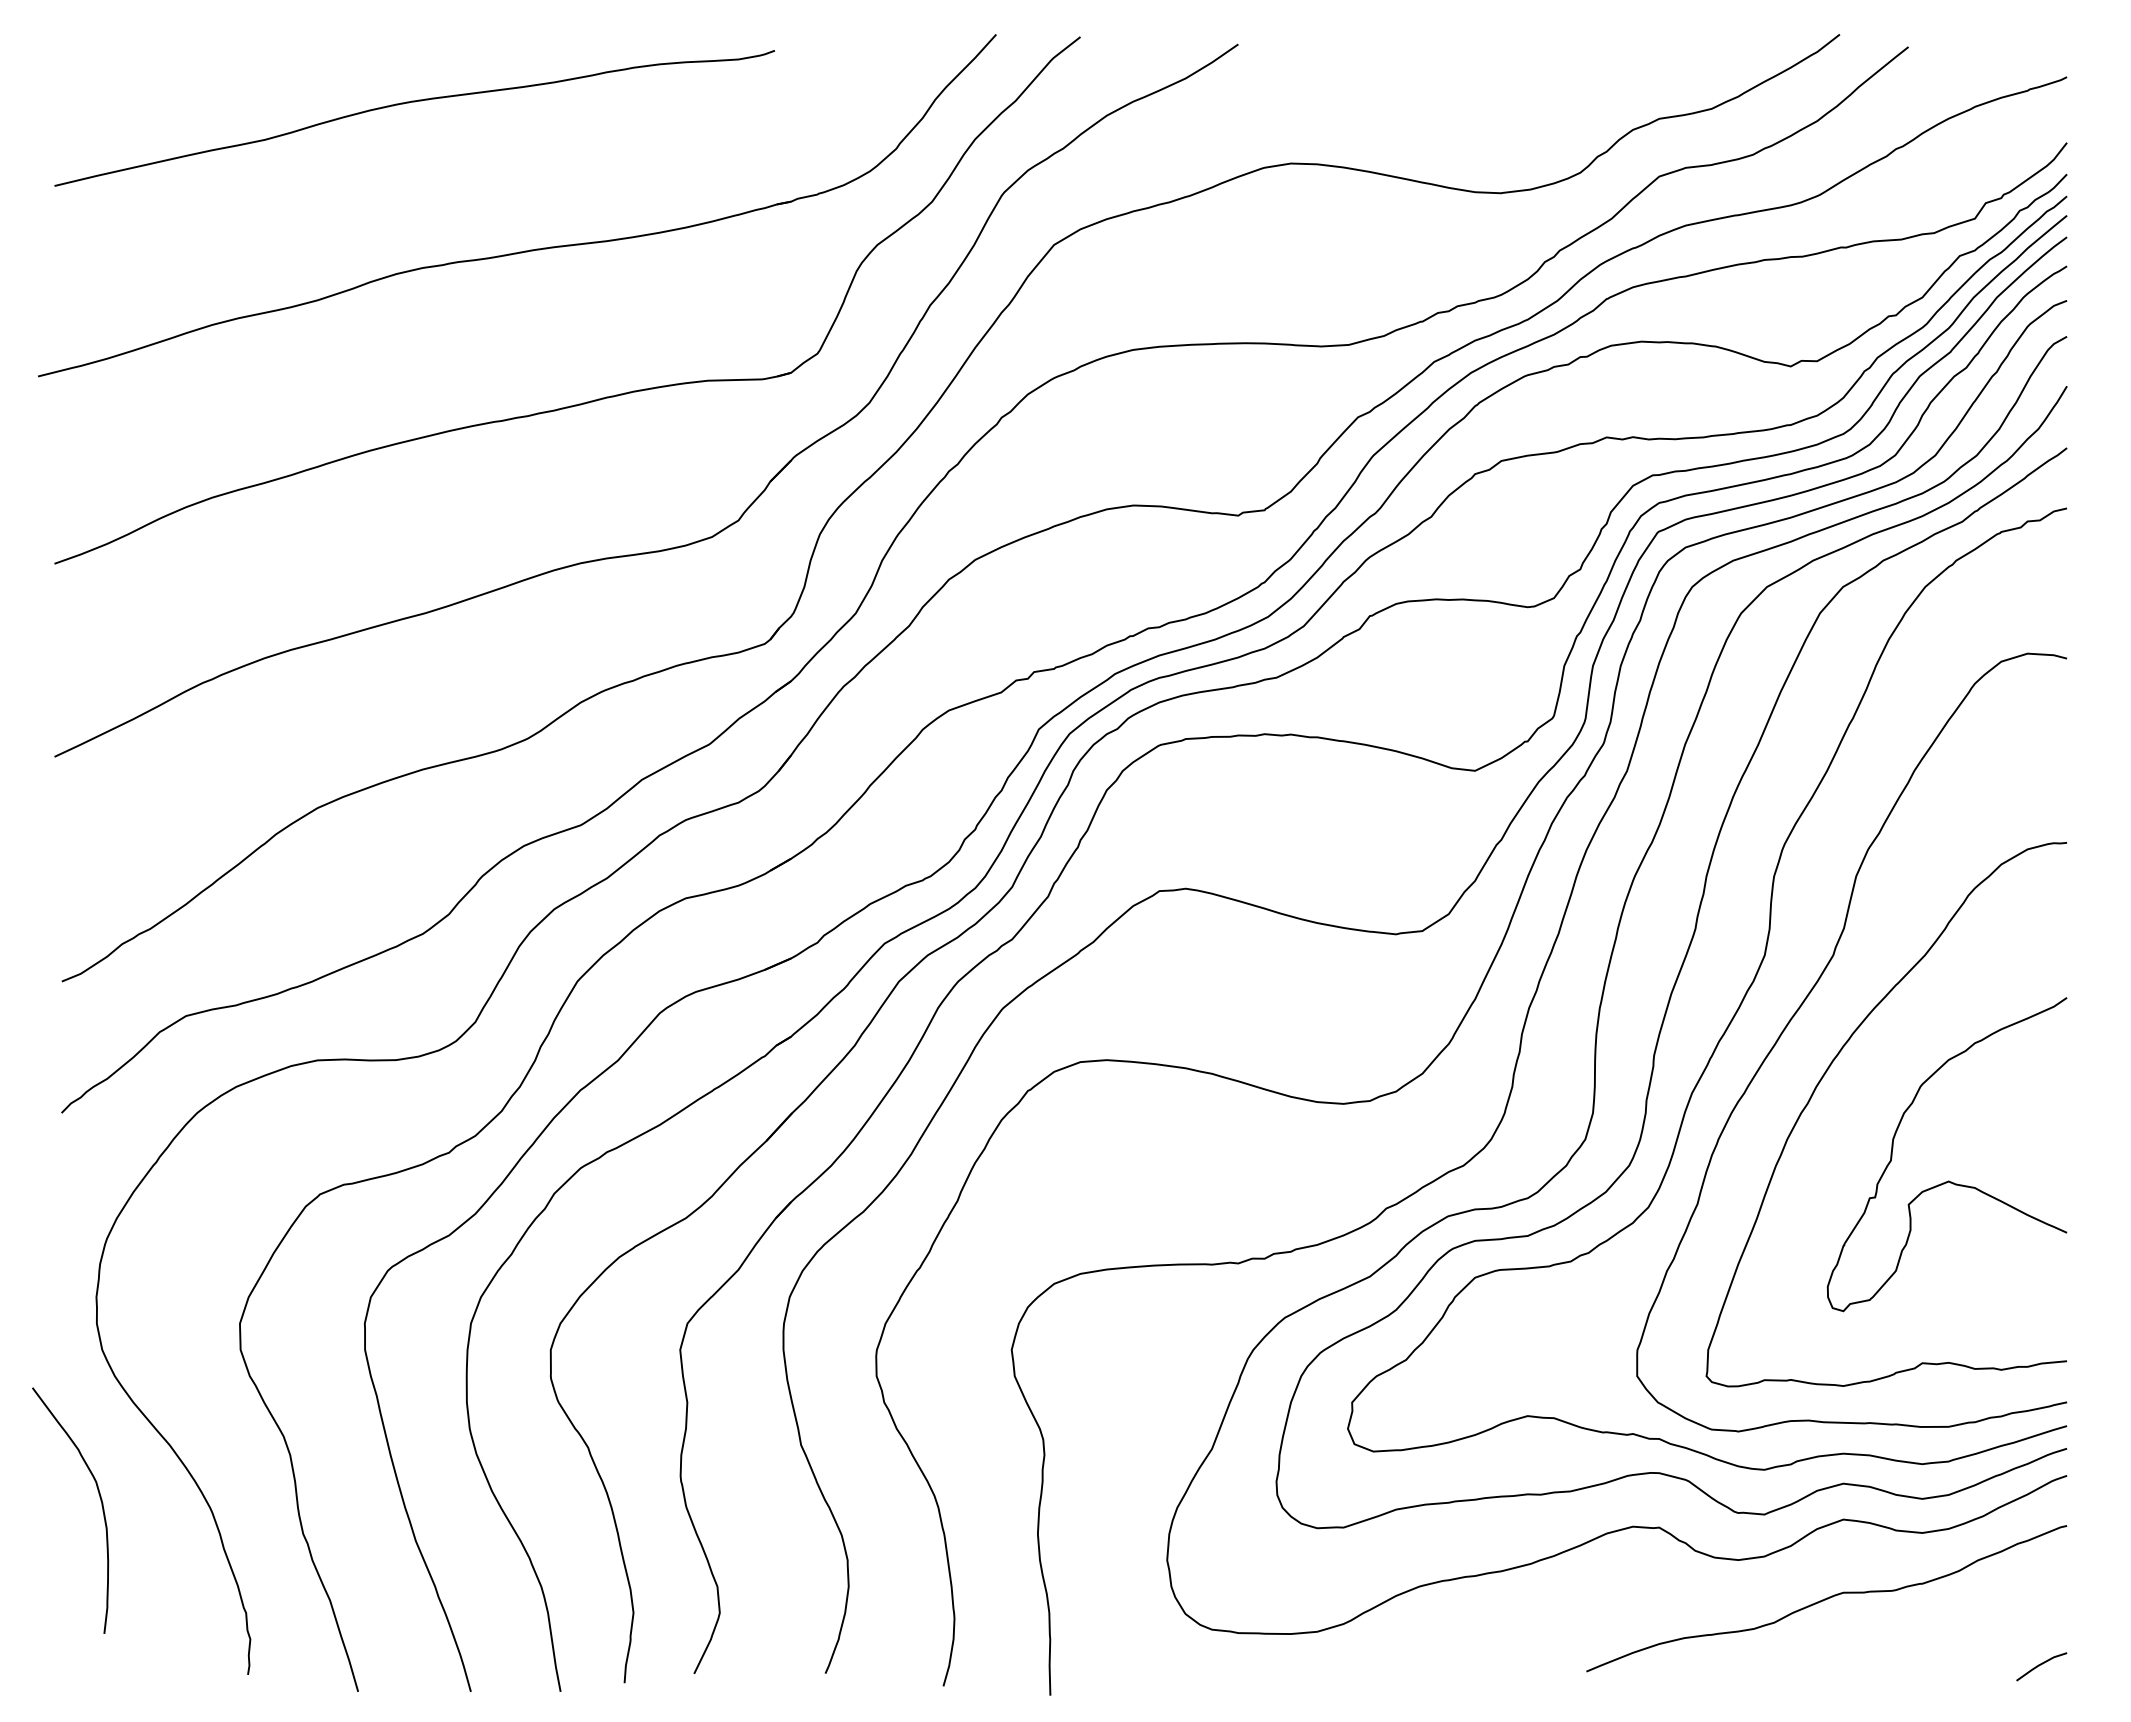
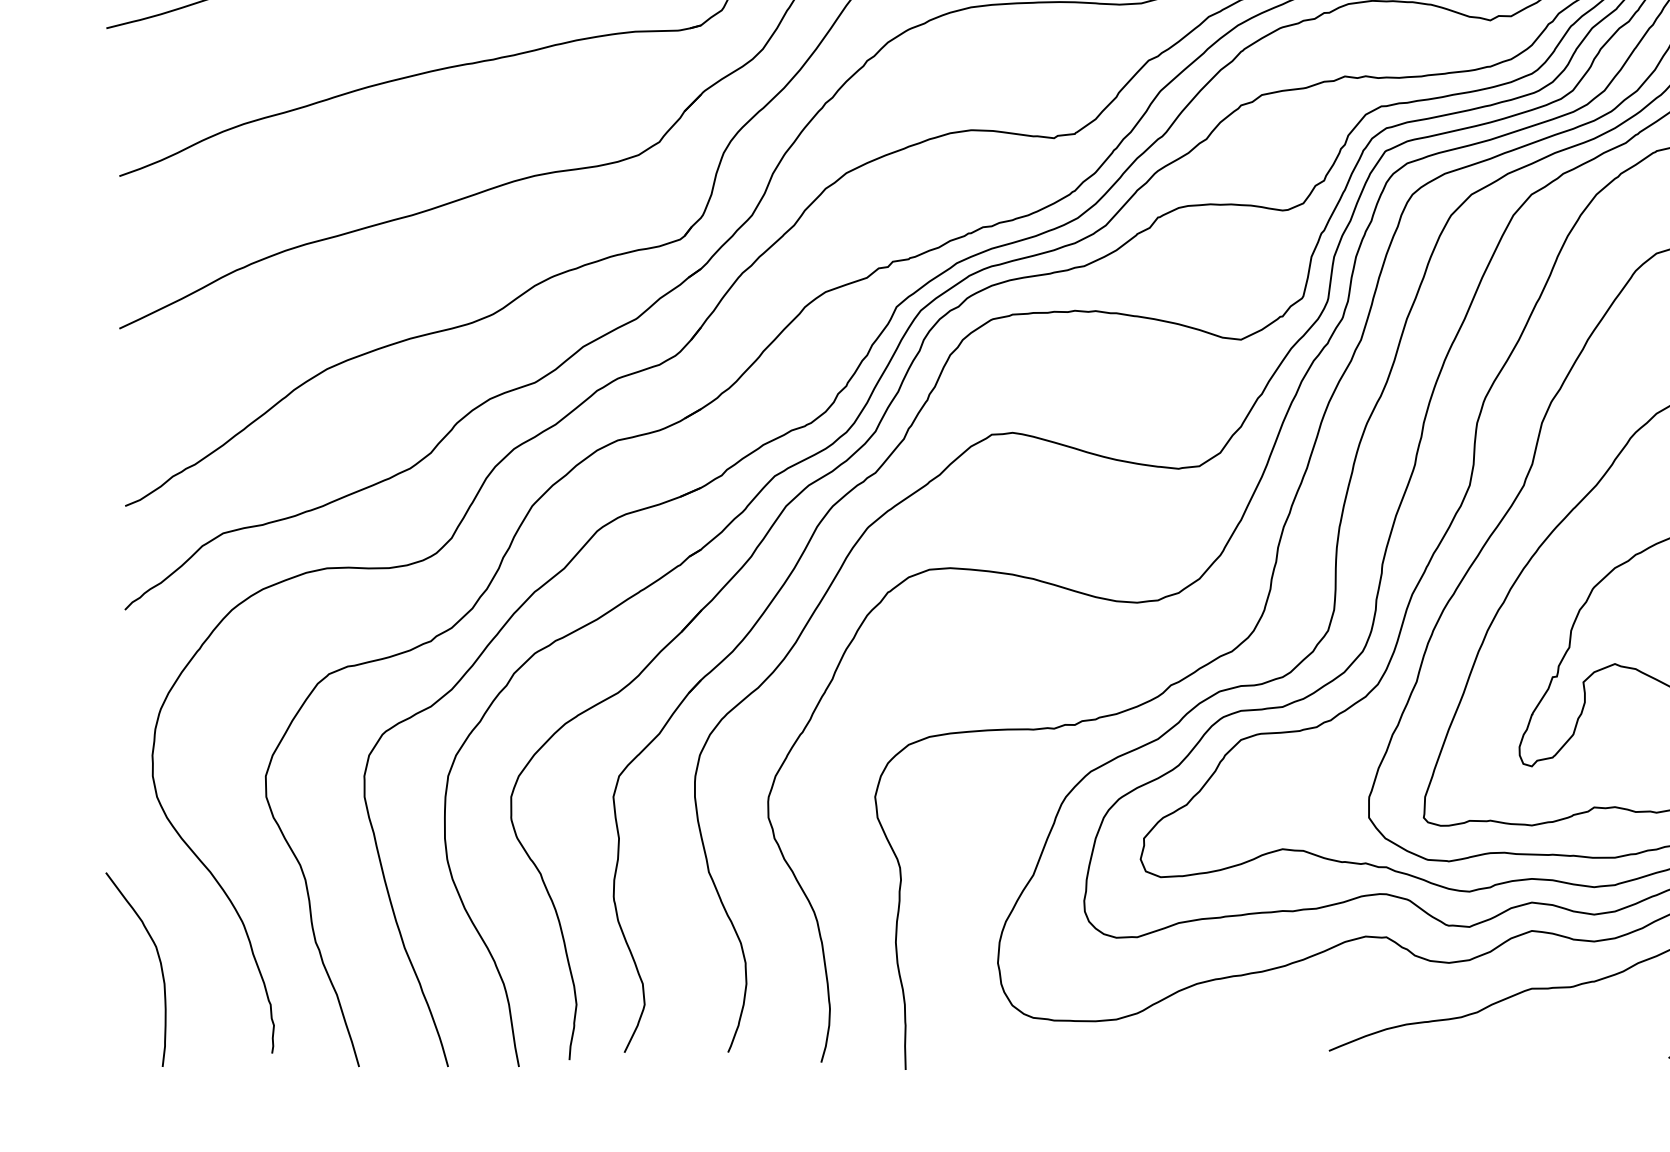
curve: (101, 1506) -> (160, 966), moved

